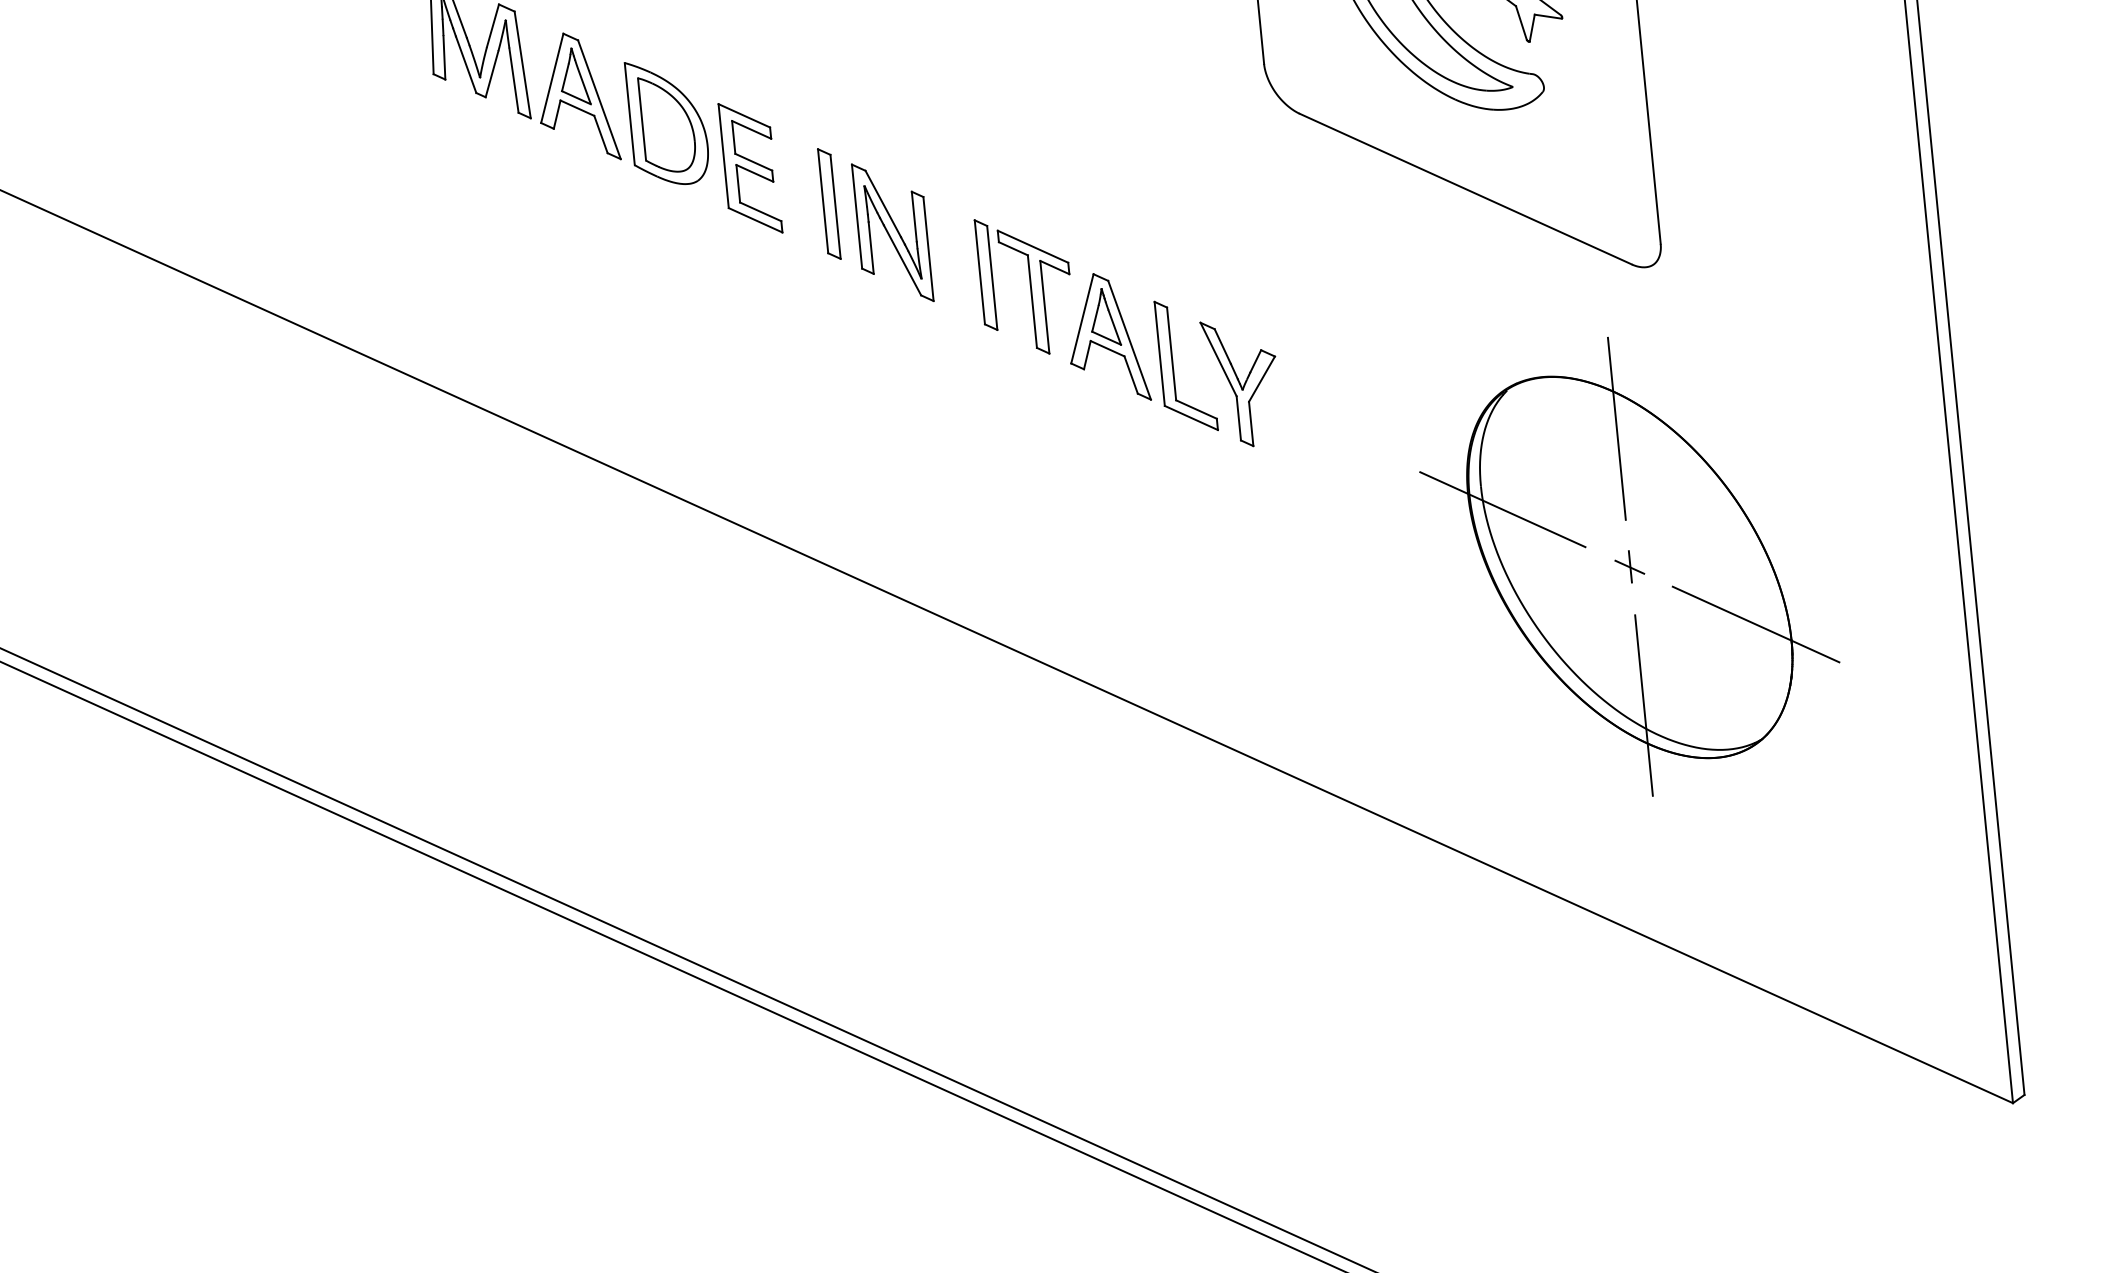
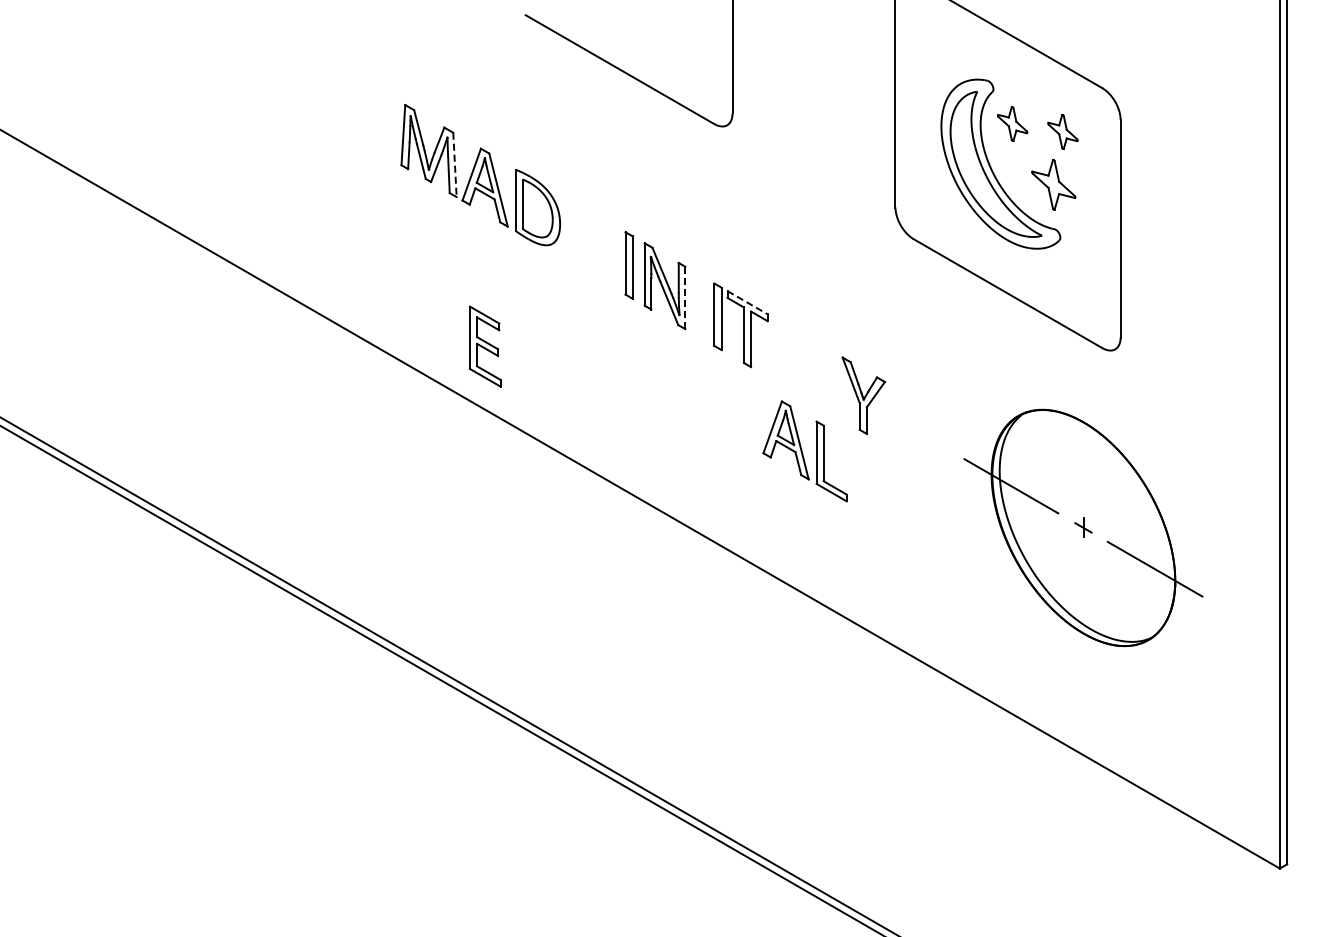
line: (522, 65) -> (454, 165), solid -> dashed
part: (750, 168) -> (485, 346), moved
line: (1032, 246) -> (747, 302), solid -> dashed
line: (928, 249) -> (685, 298), solid -> dashed
part: (1139, 353) -> (804, 451), moved
line: (1616, 428) -> (1083, 444), removed
line: (1643, 705) -> (1083, 610), removed

